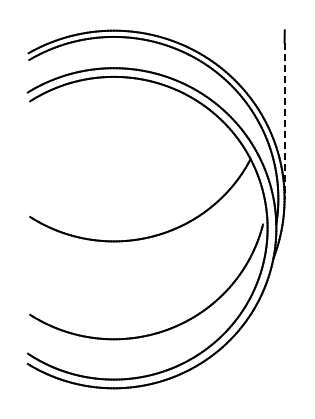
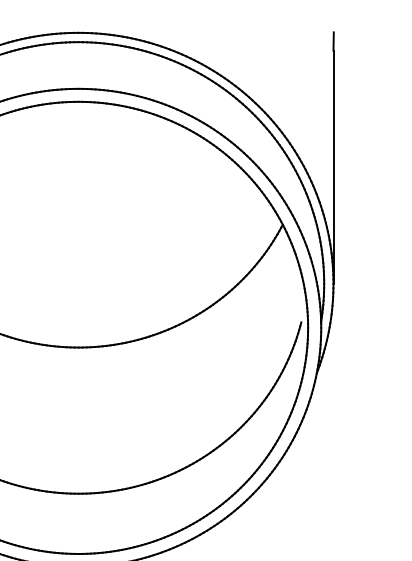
line: (284, 121) -> (333, 168), dashed -> solid

